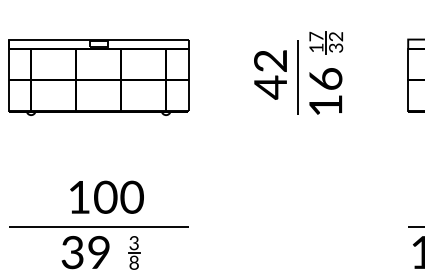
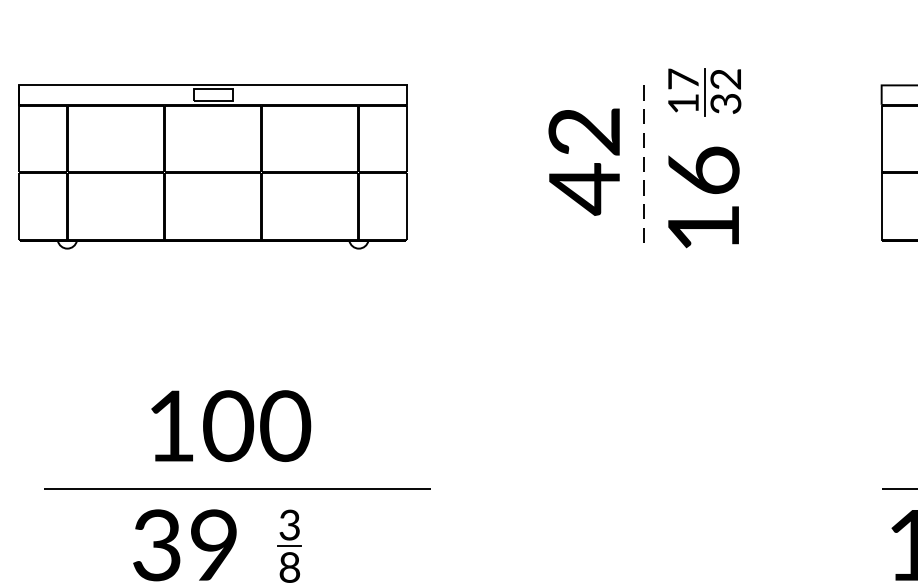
line: (298, 77) -> (644, 167), solid -> dashed
line: (98, 226) -> (236, 489), moved

